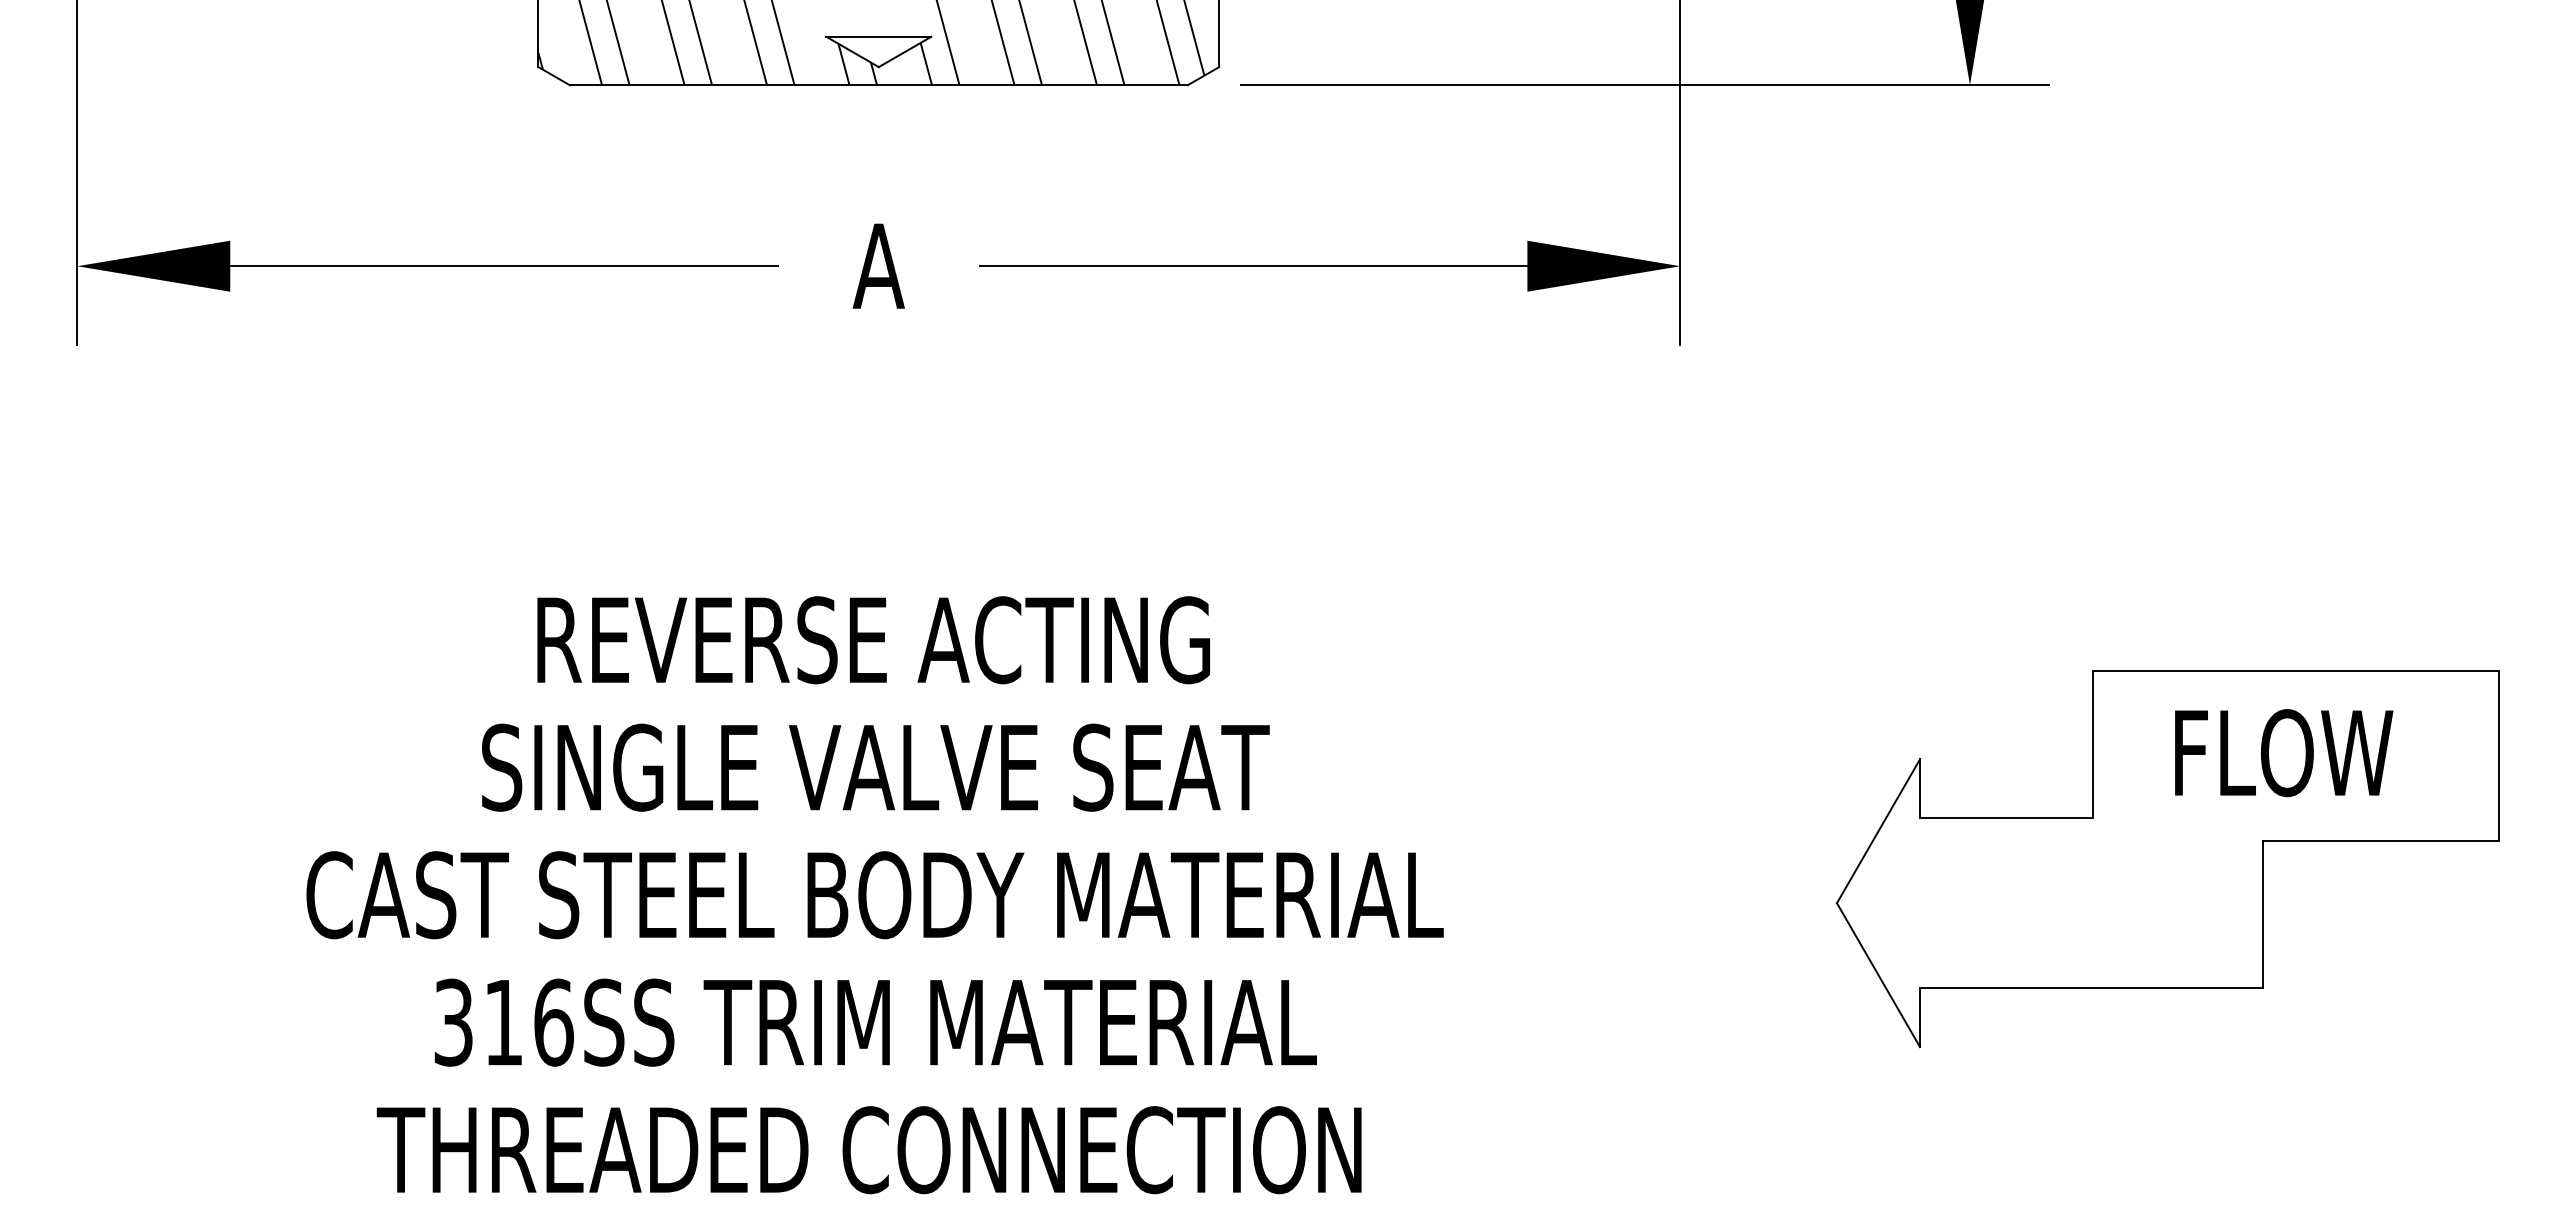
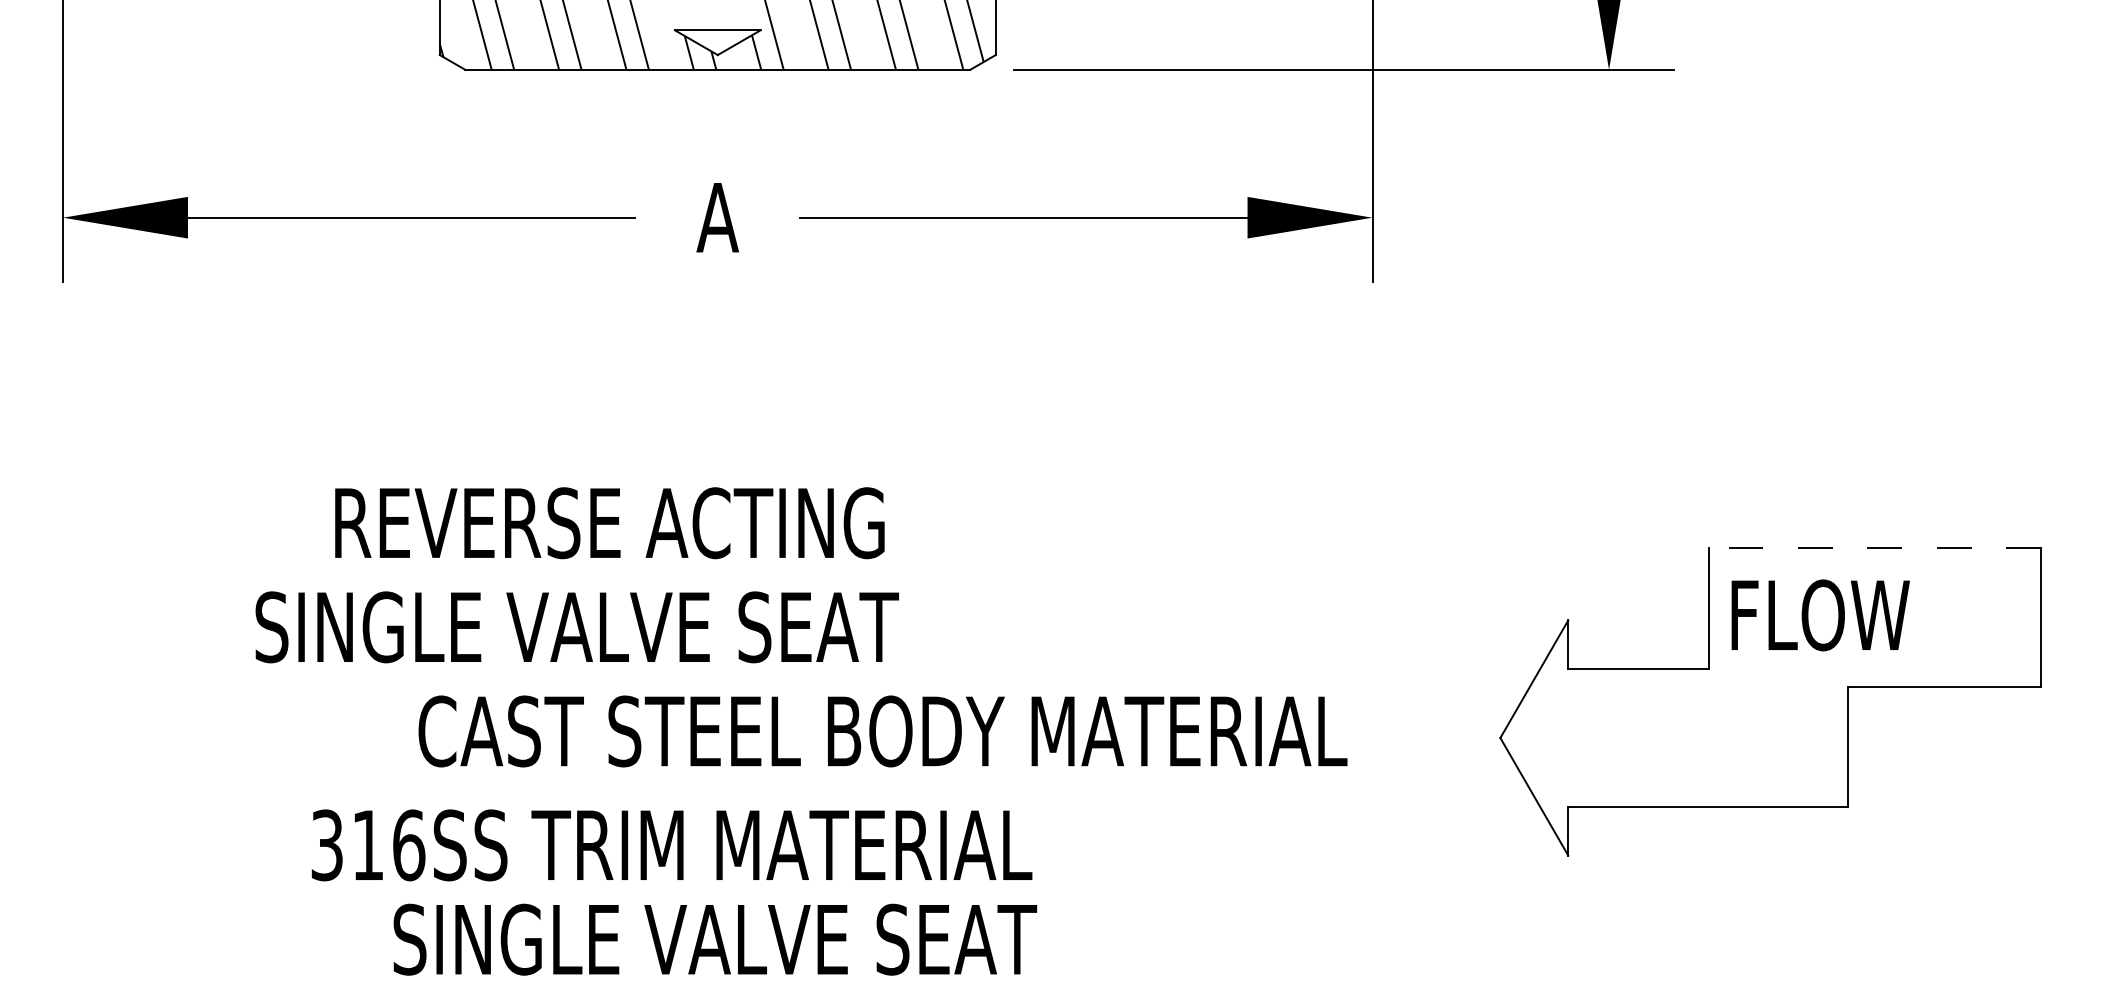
text: (873, 640) -> (609, 523), moved
line: (2295, 670) -> (1874, 547), solid -> dashed
text: (2284, 753) -> (1821, 615), moved
text: (875, 767) -> (577, 627), moved
text: (874, 895) -> (882, 731), moved
text: (875, 1022) -> (671, 845), moved
text: (868, 1150) -> (709, 939), THREADED CONNECTION -> SINGLE VALVE SEAT

